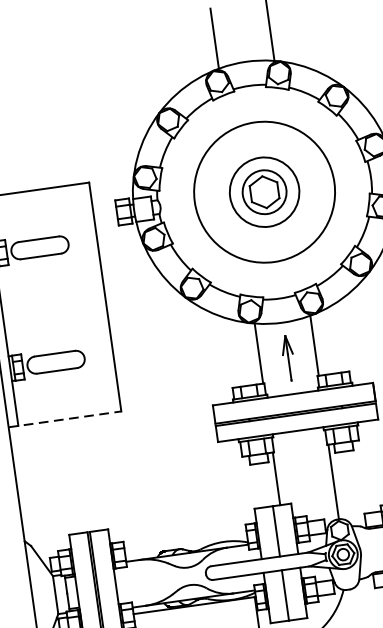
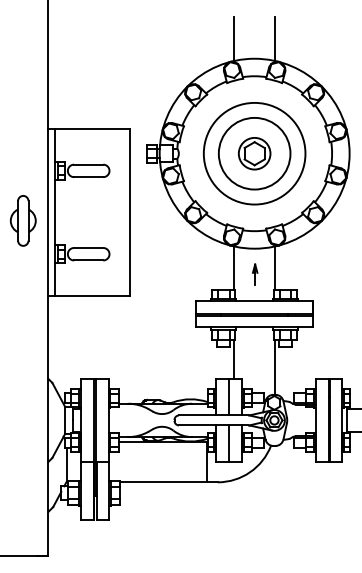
circle: (264, 191) -> (254, 153), size x1.43
part: (289, 357) -> (255, 274), size x0.62
line: (65, 418) -> (89, 295), dashed -> solid

